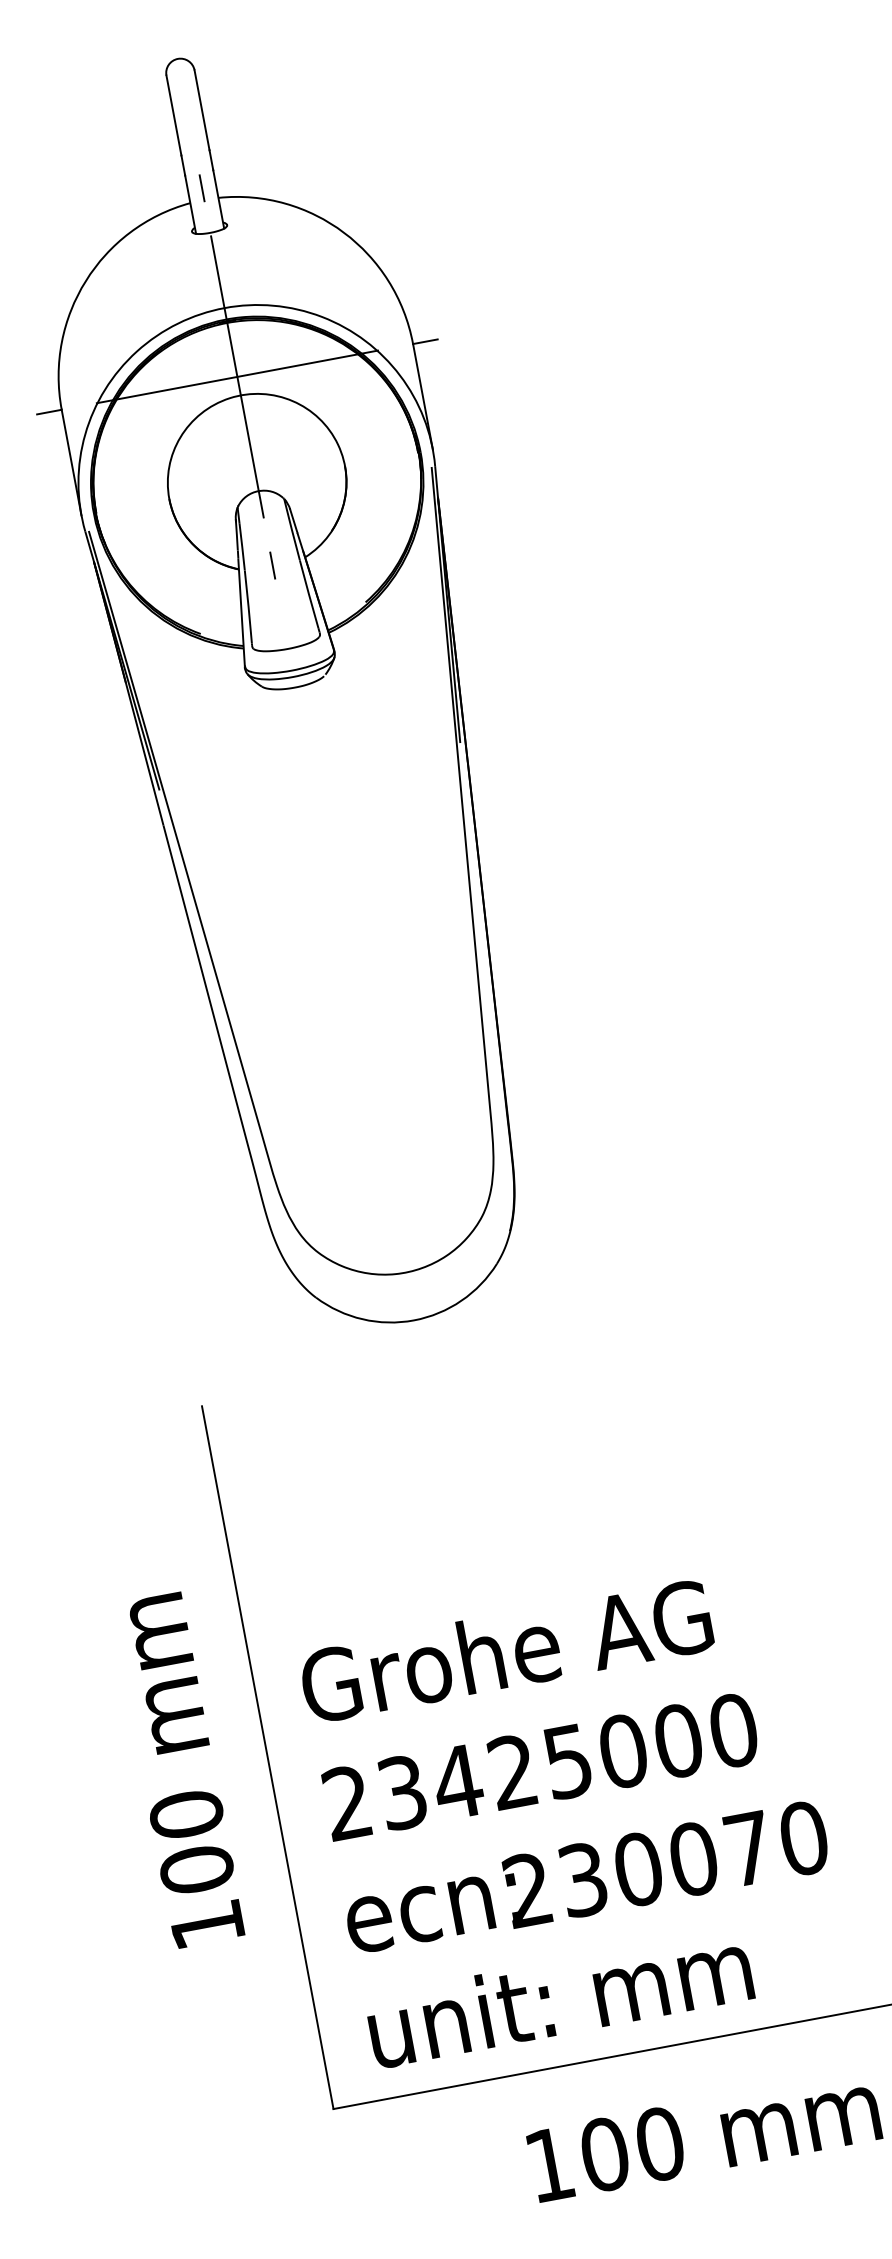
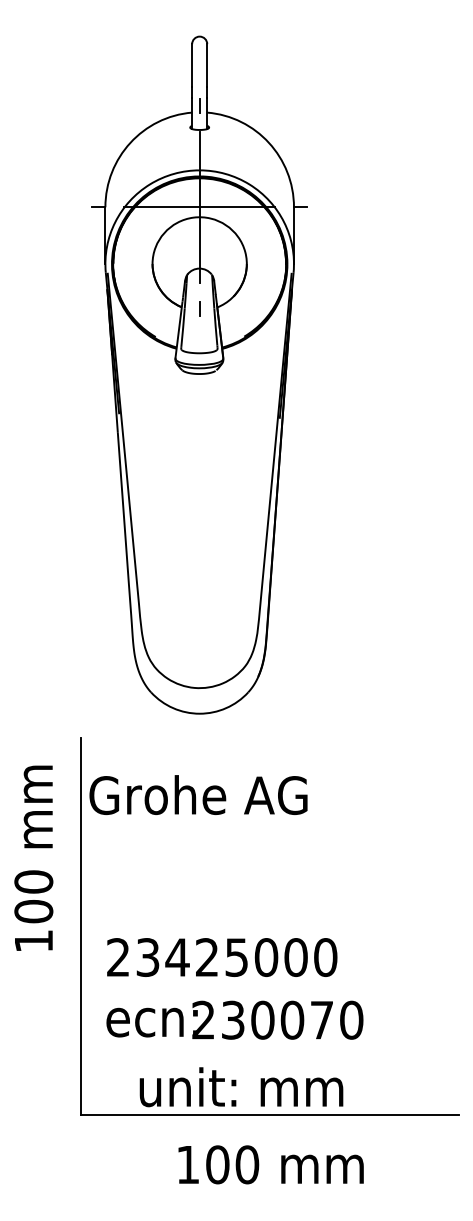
text: (506, 1649) -> (198, 794), moved
text: (177, 1769) -> (33, 857), moved
text: (559, 1998) -> (241, 1087), moved

